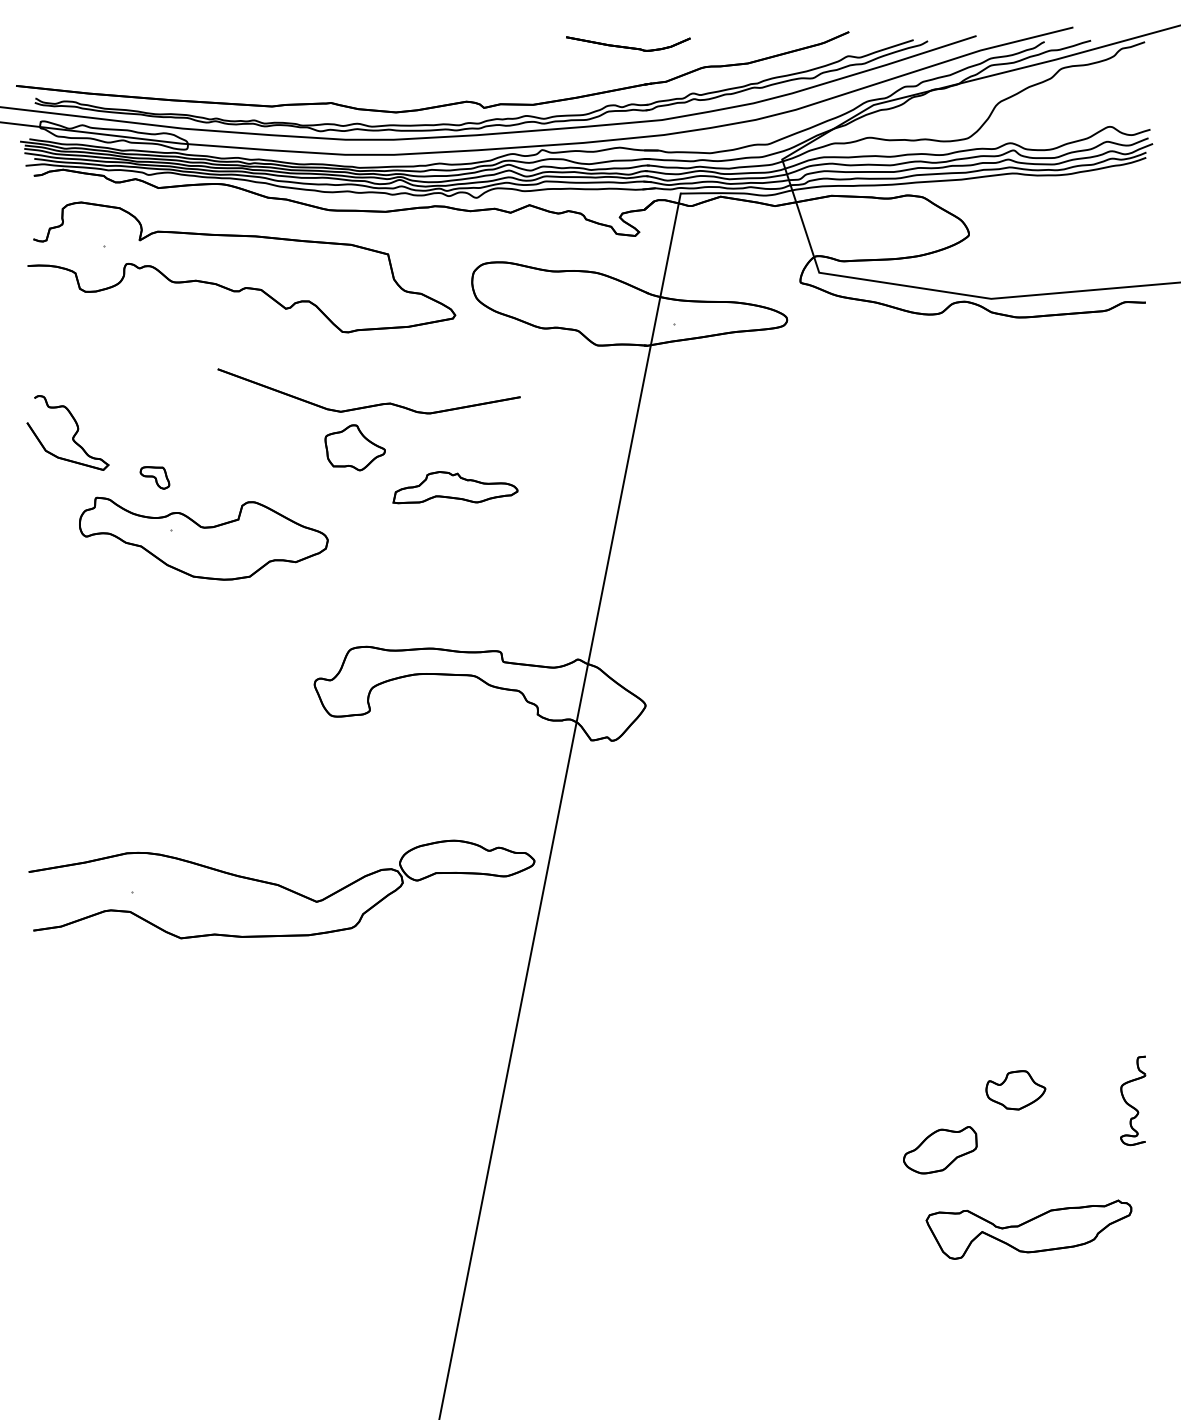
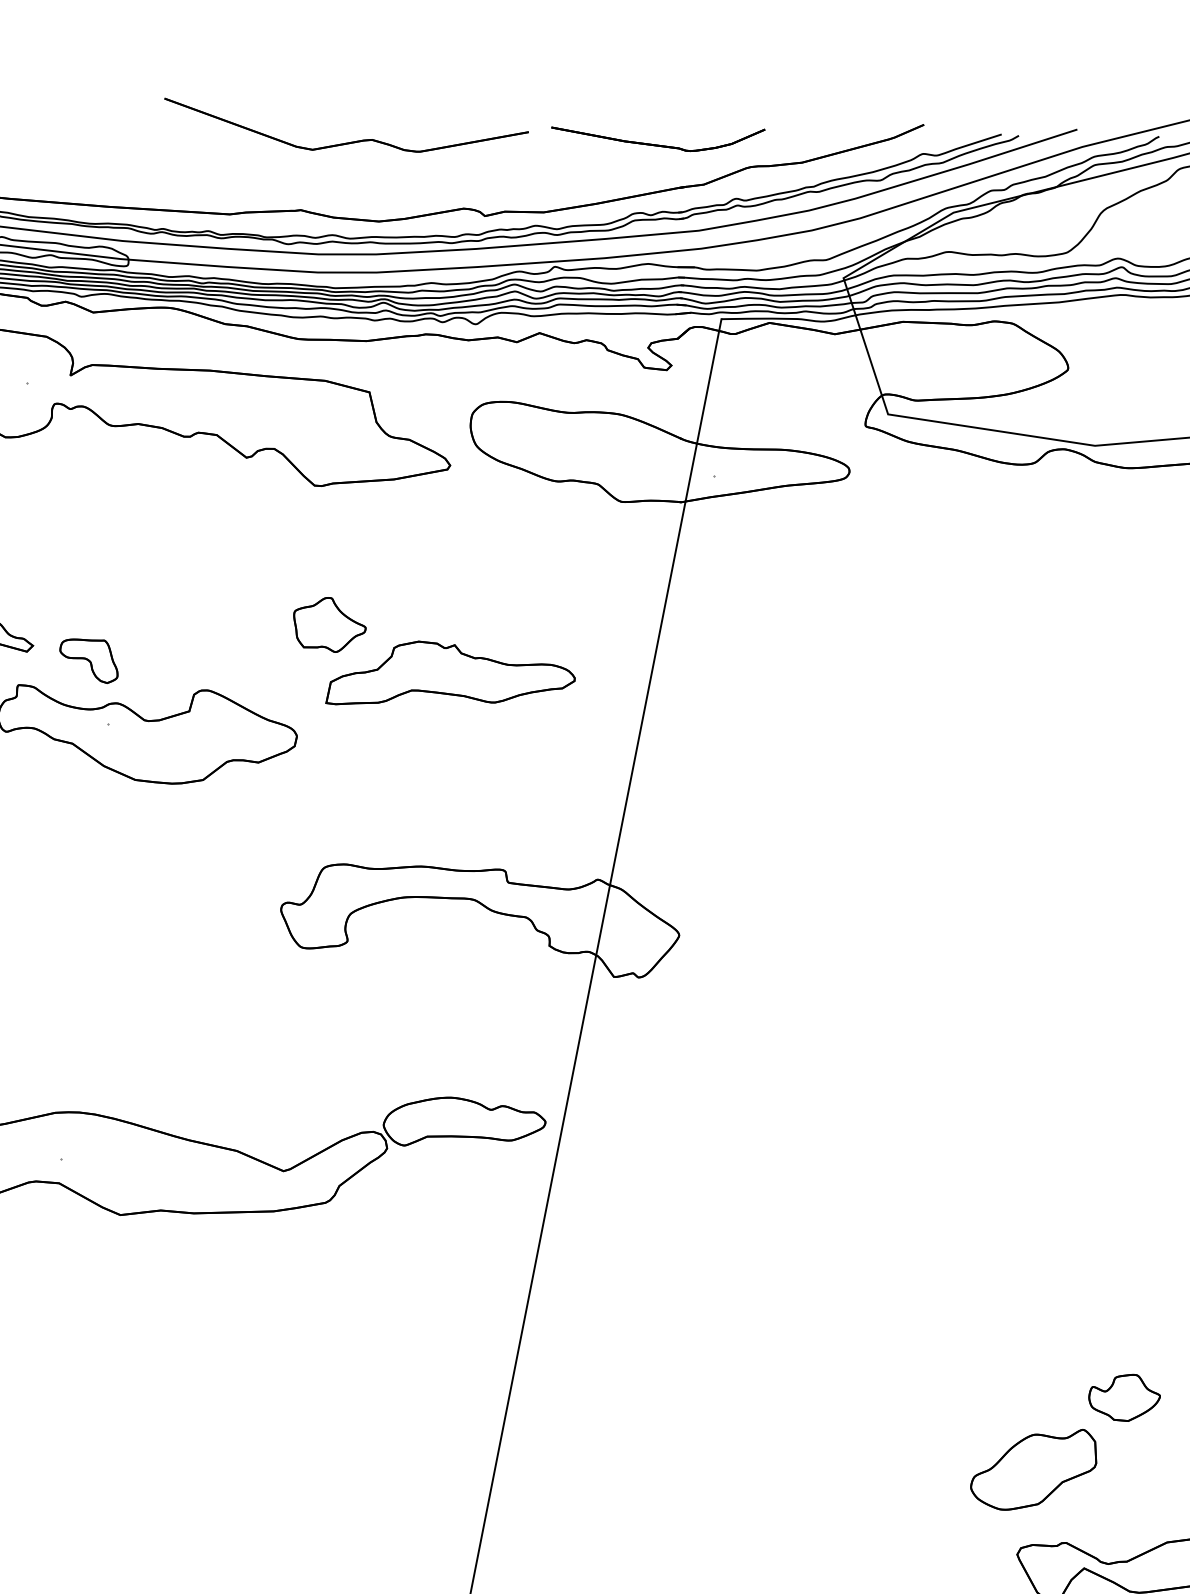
part: (628, 43) -> (658, 138), size x1.43
part: (368, 405) -> (345, 142), moved
part: (154, 477) -> (88, 660), size x1.67
part: (455, 487) -> (450, 672), size x1.67
part: (940, 1150) -> (1033, 1470), size x1.43

